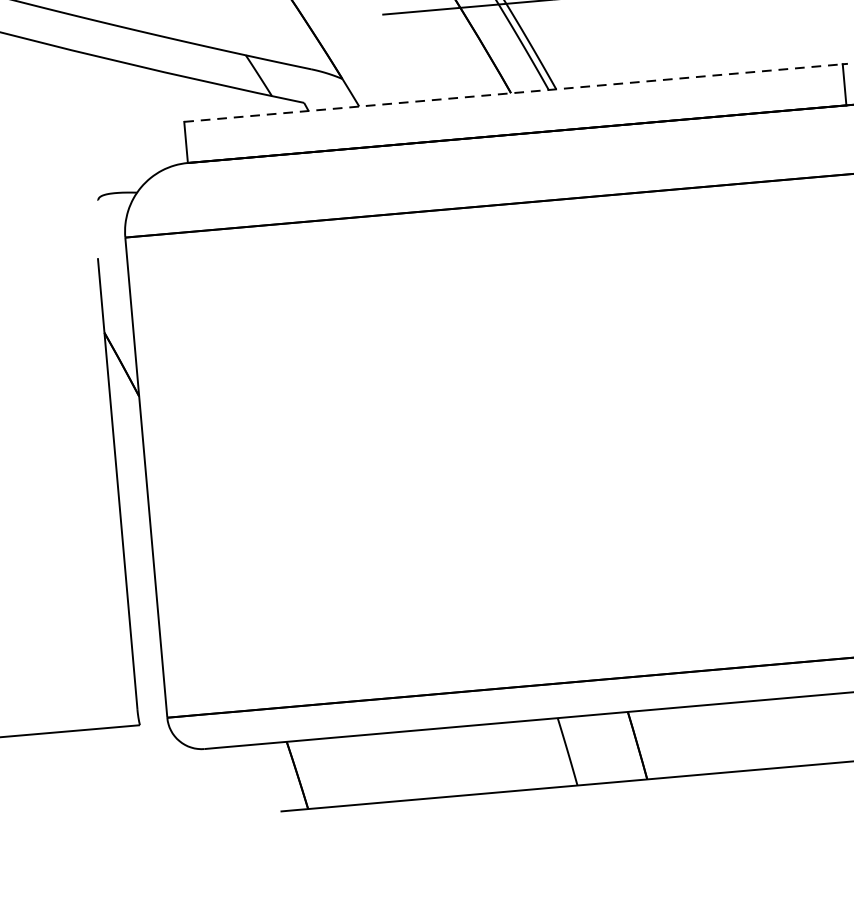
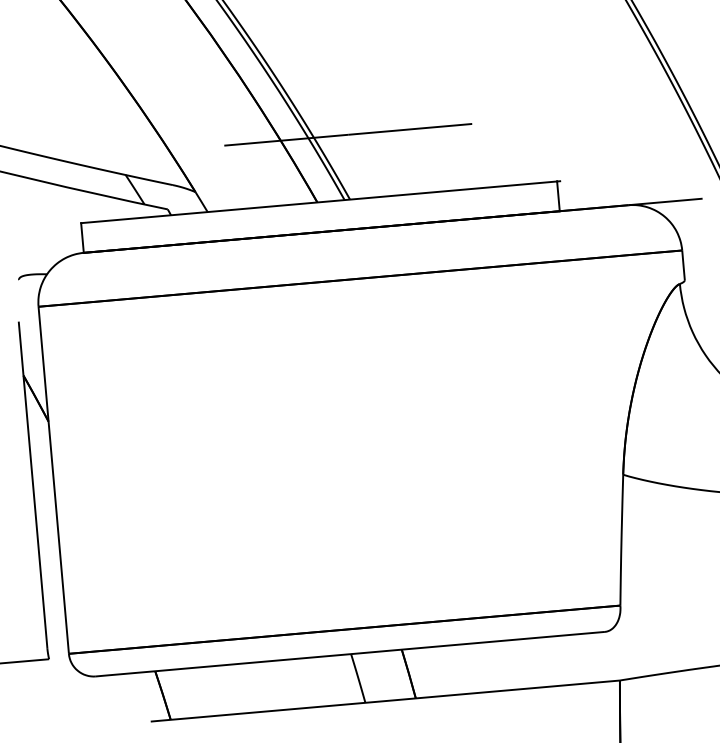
line: (513, 93) -> (319, 202), dashed -> solid

